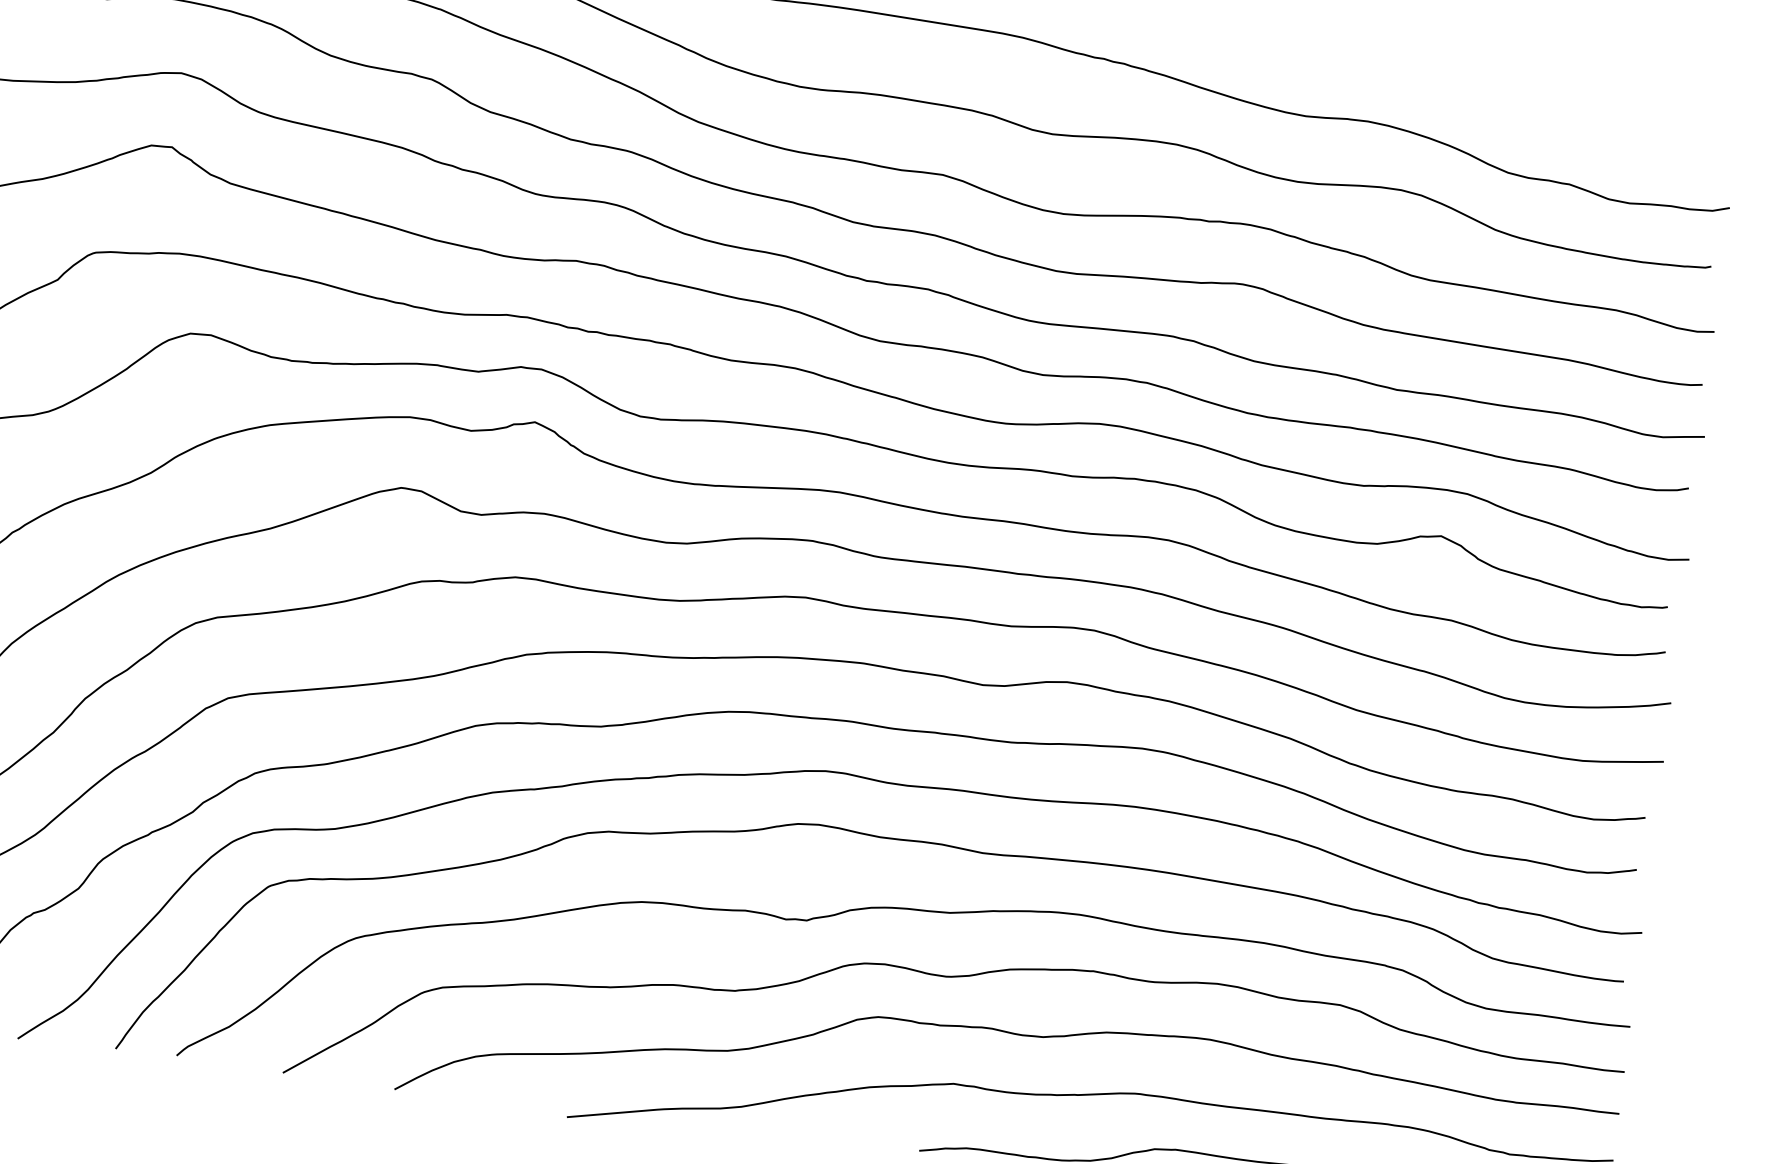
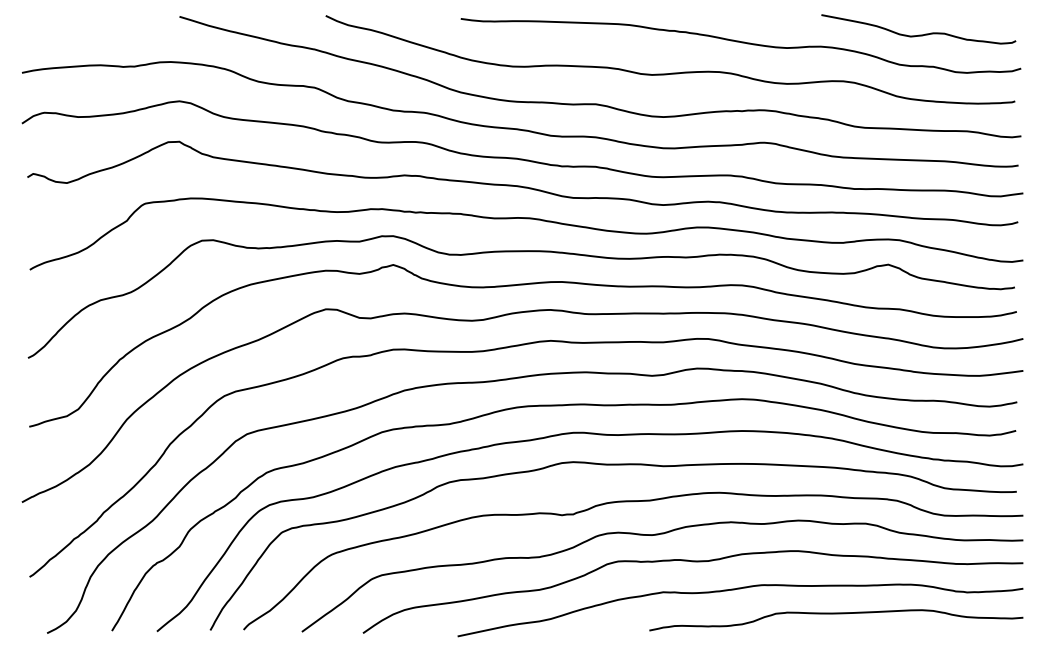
curve: (1549, 121) -> (918, 34), added

